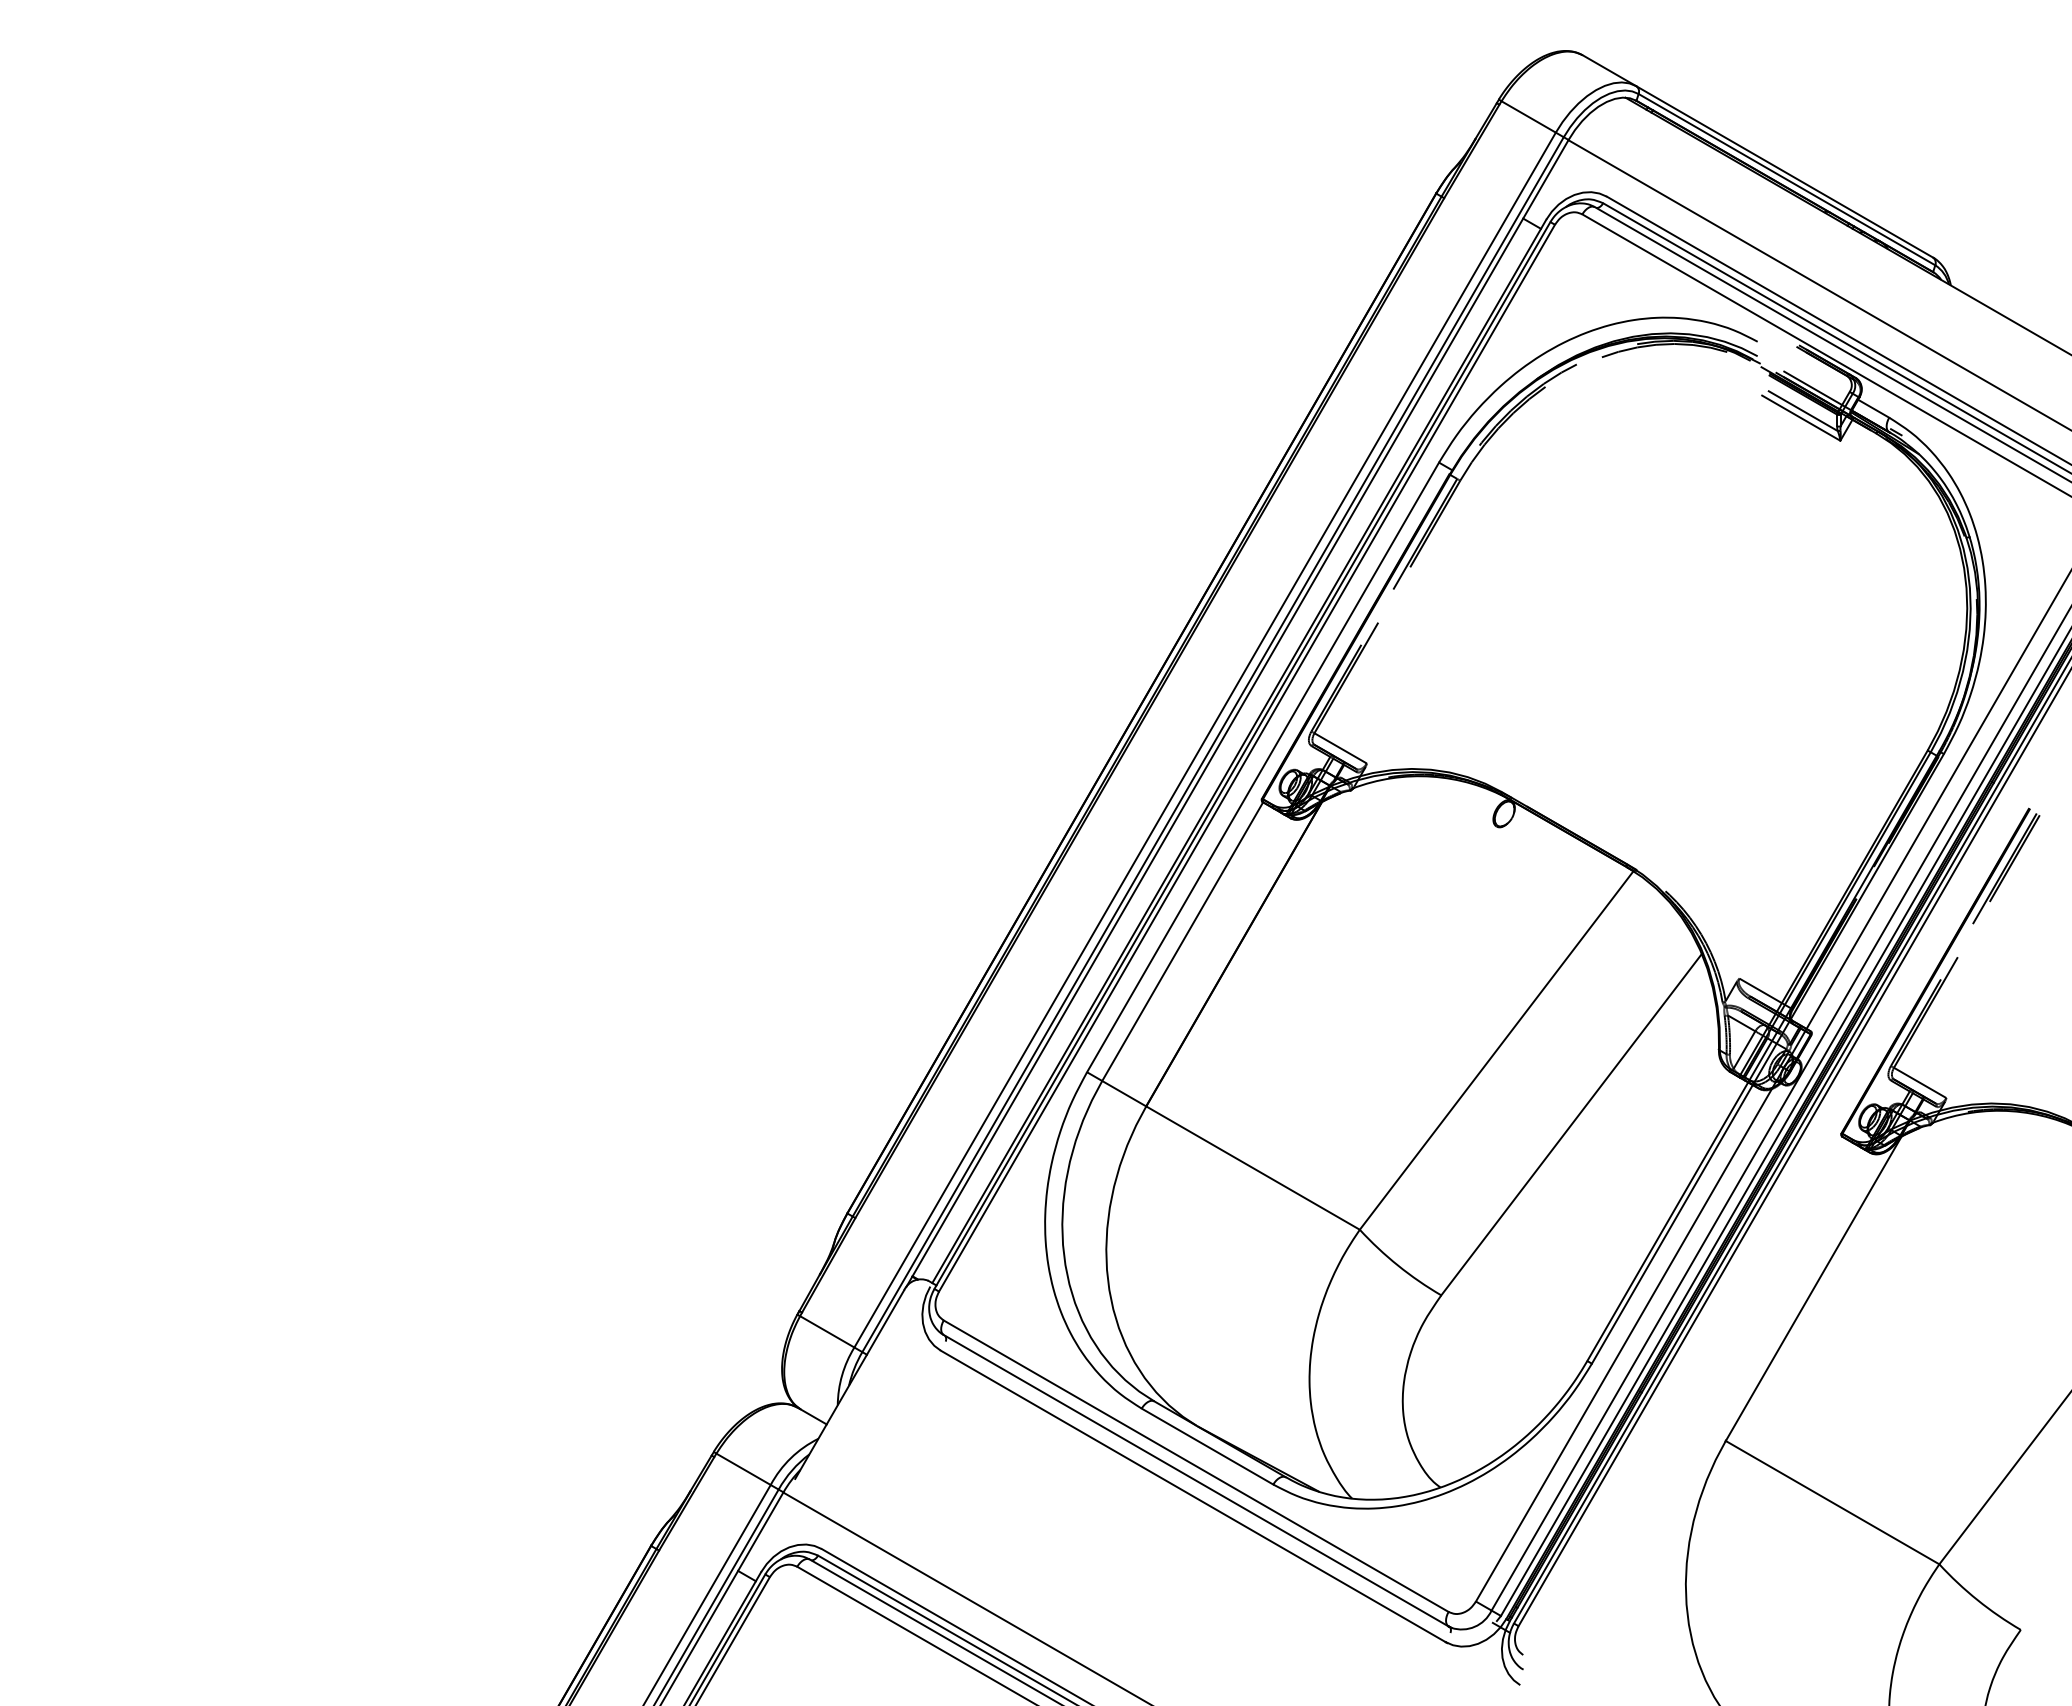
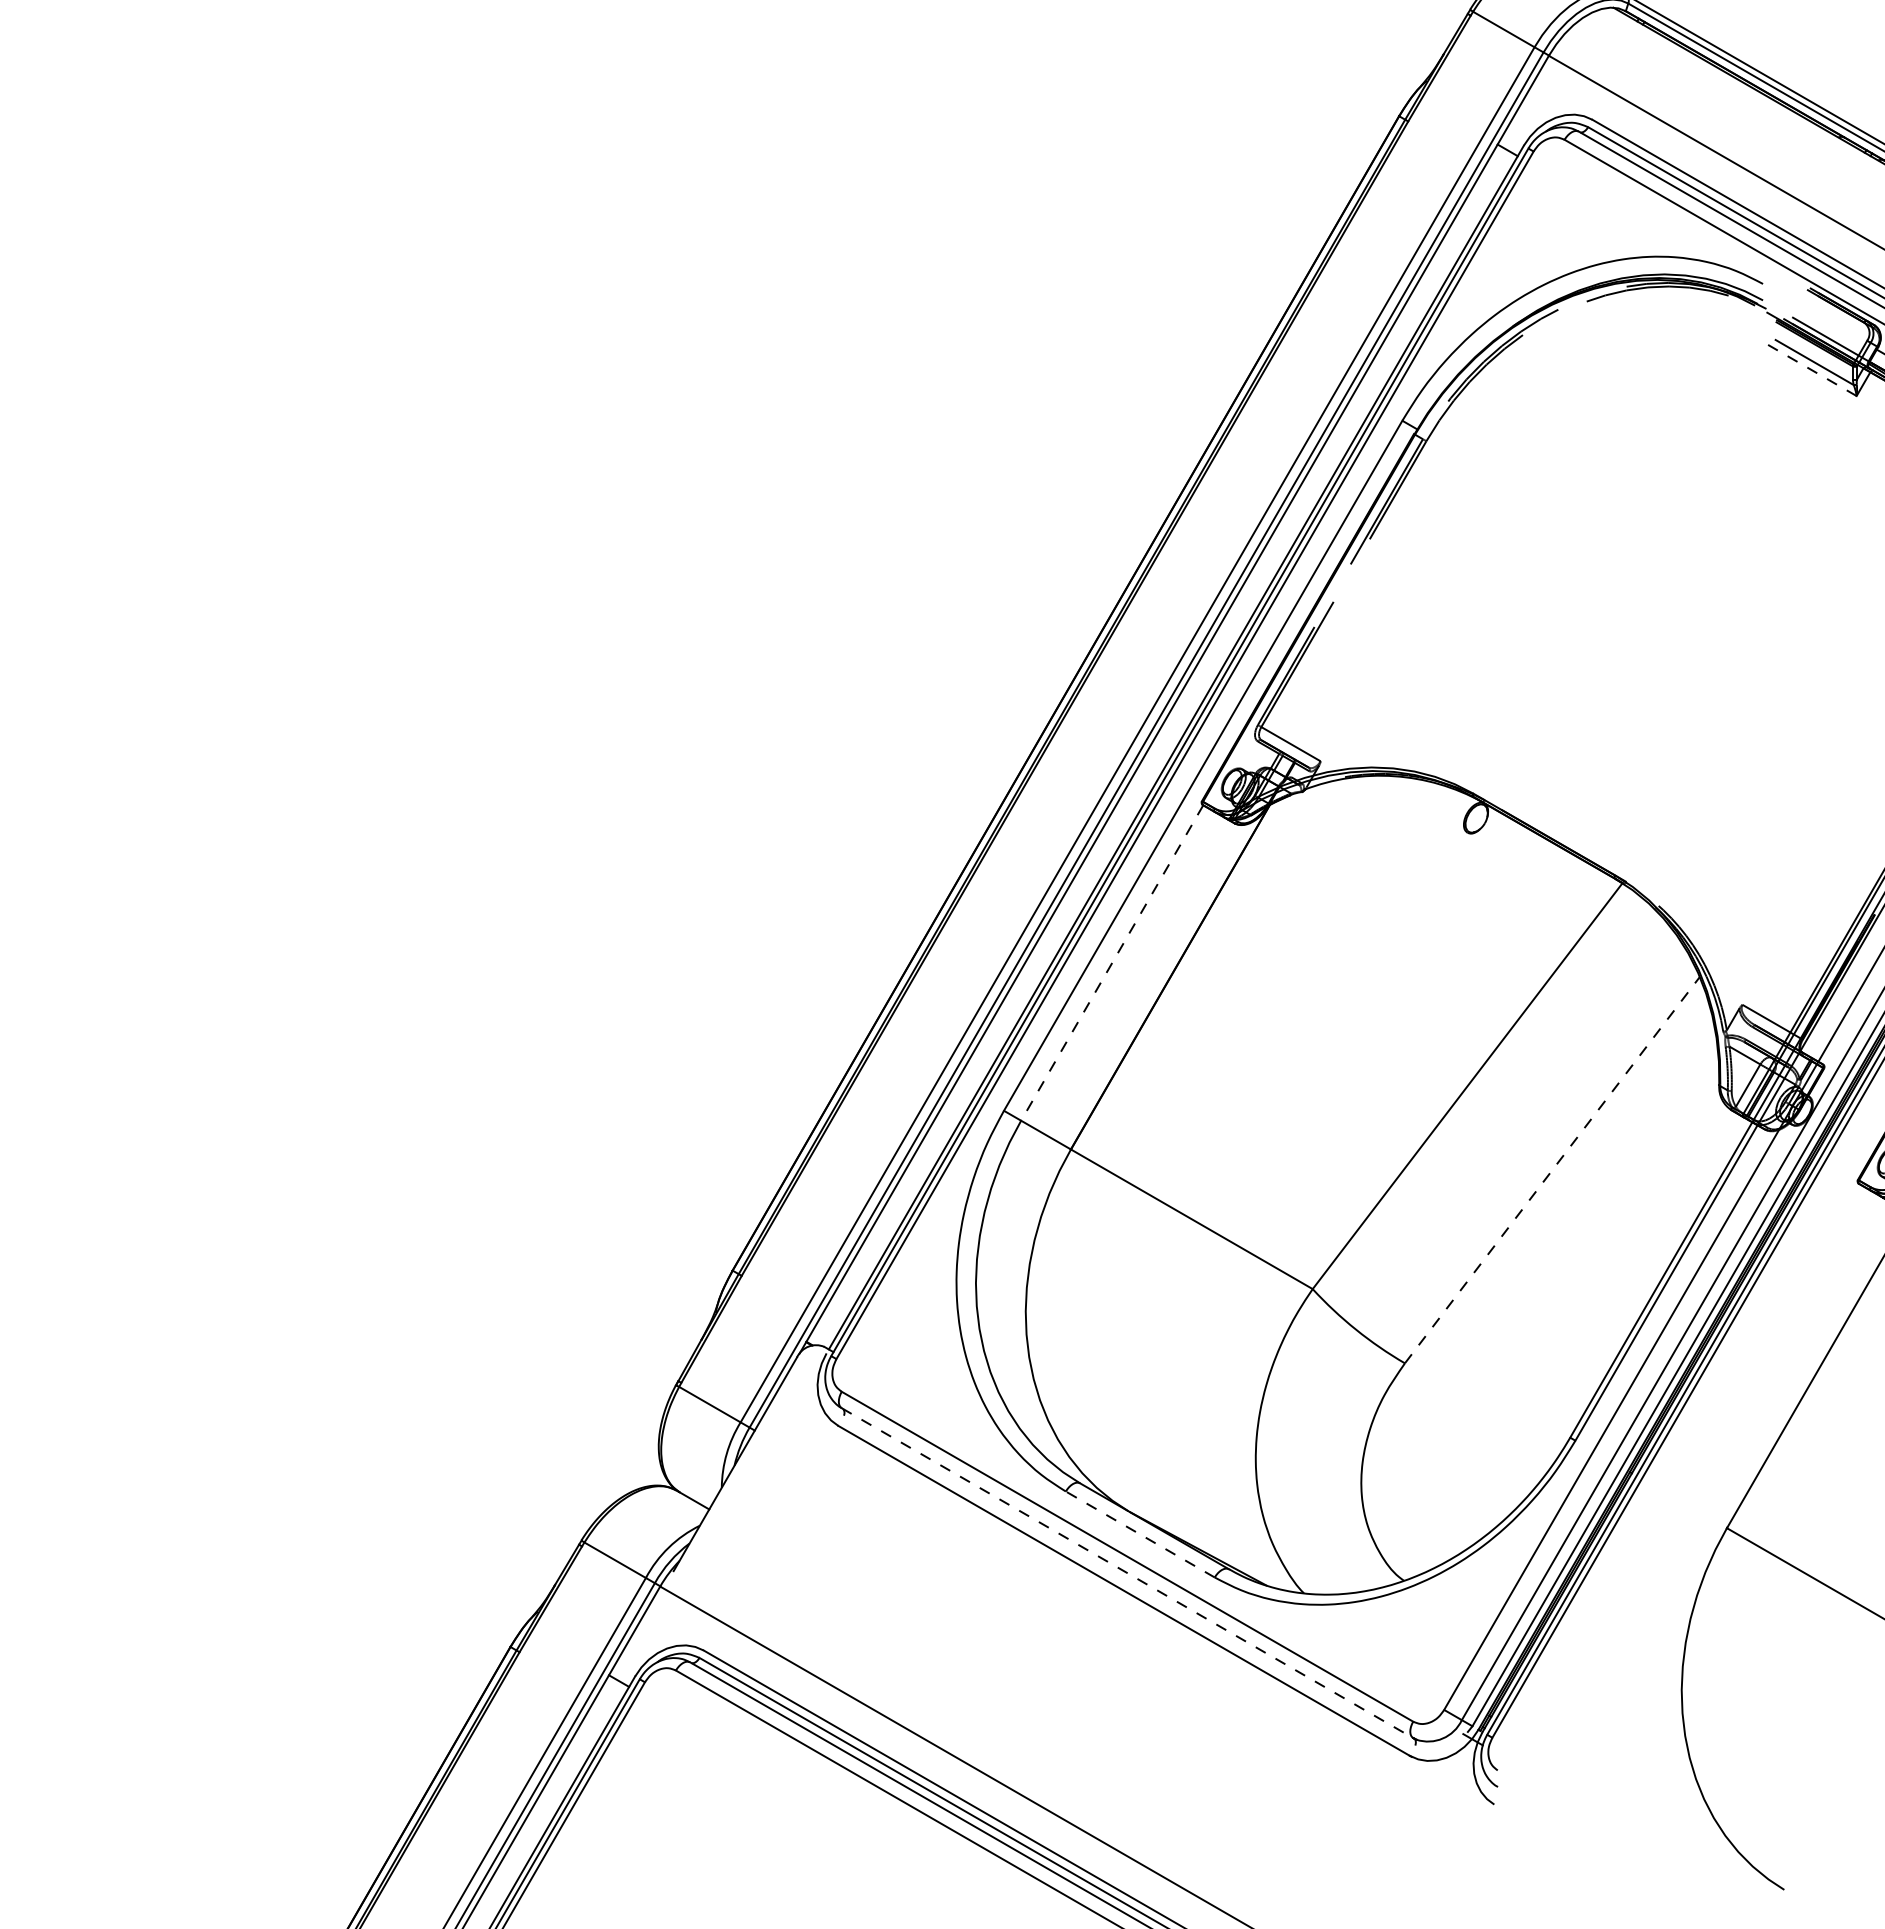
line: (1800, 417) -> (1811, 369), solid -> dashed
line: (1182, 941) -> (1112, 962), solid -> dashed
line: (1571, 1124) -> (1552, 1169), solid -> dashed
line: (1207, 1446) -> (1140, 1534), solid -> dashed
line: (1196, 1480) -> (1127, 1572), solid -> dashed

